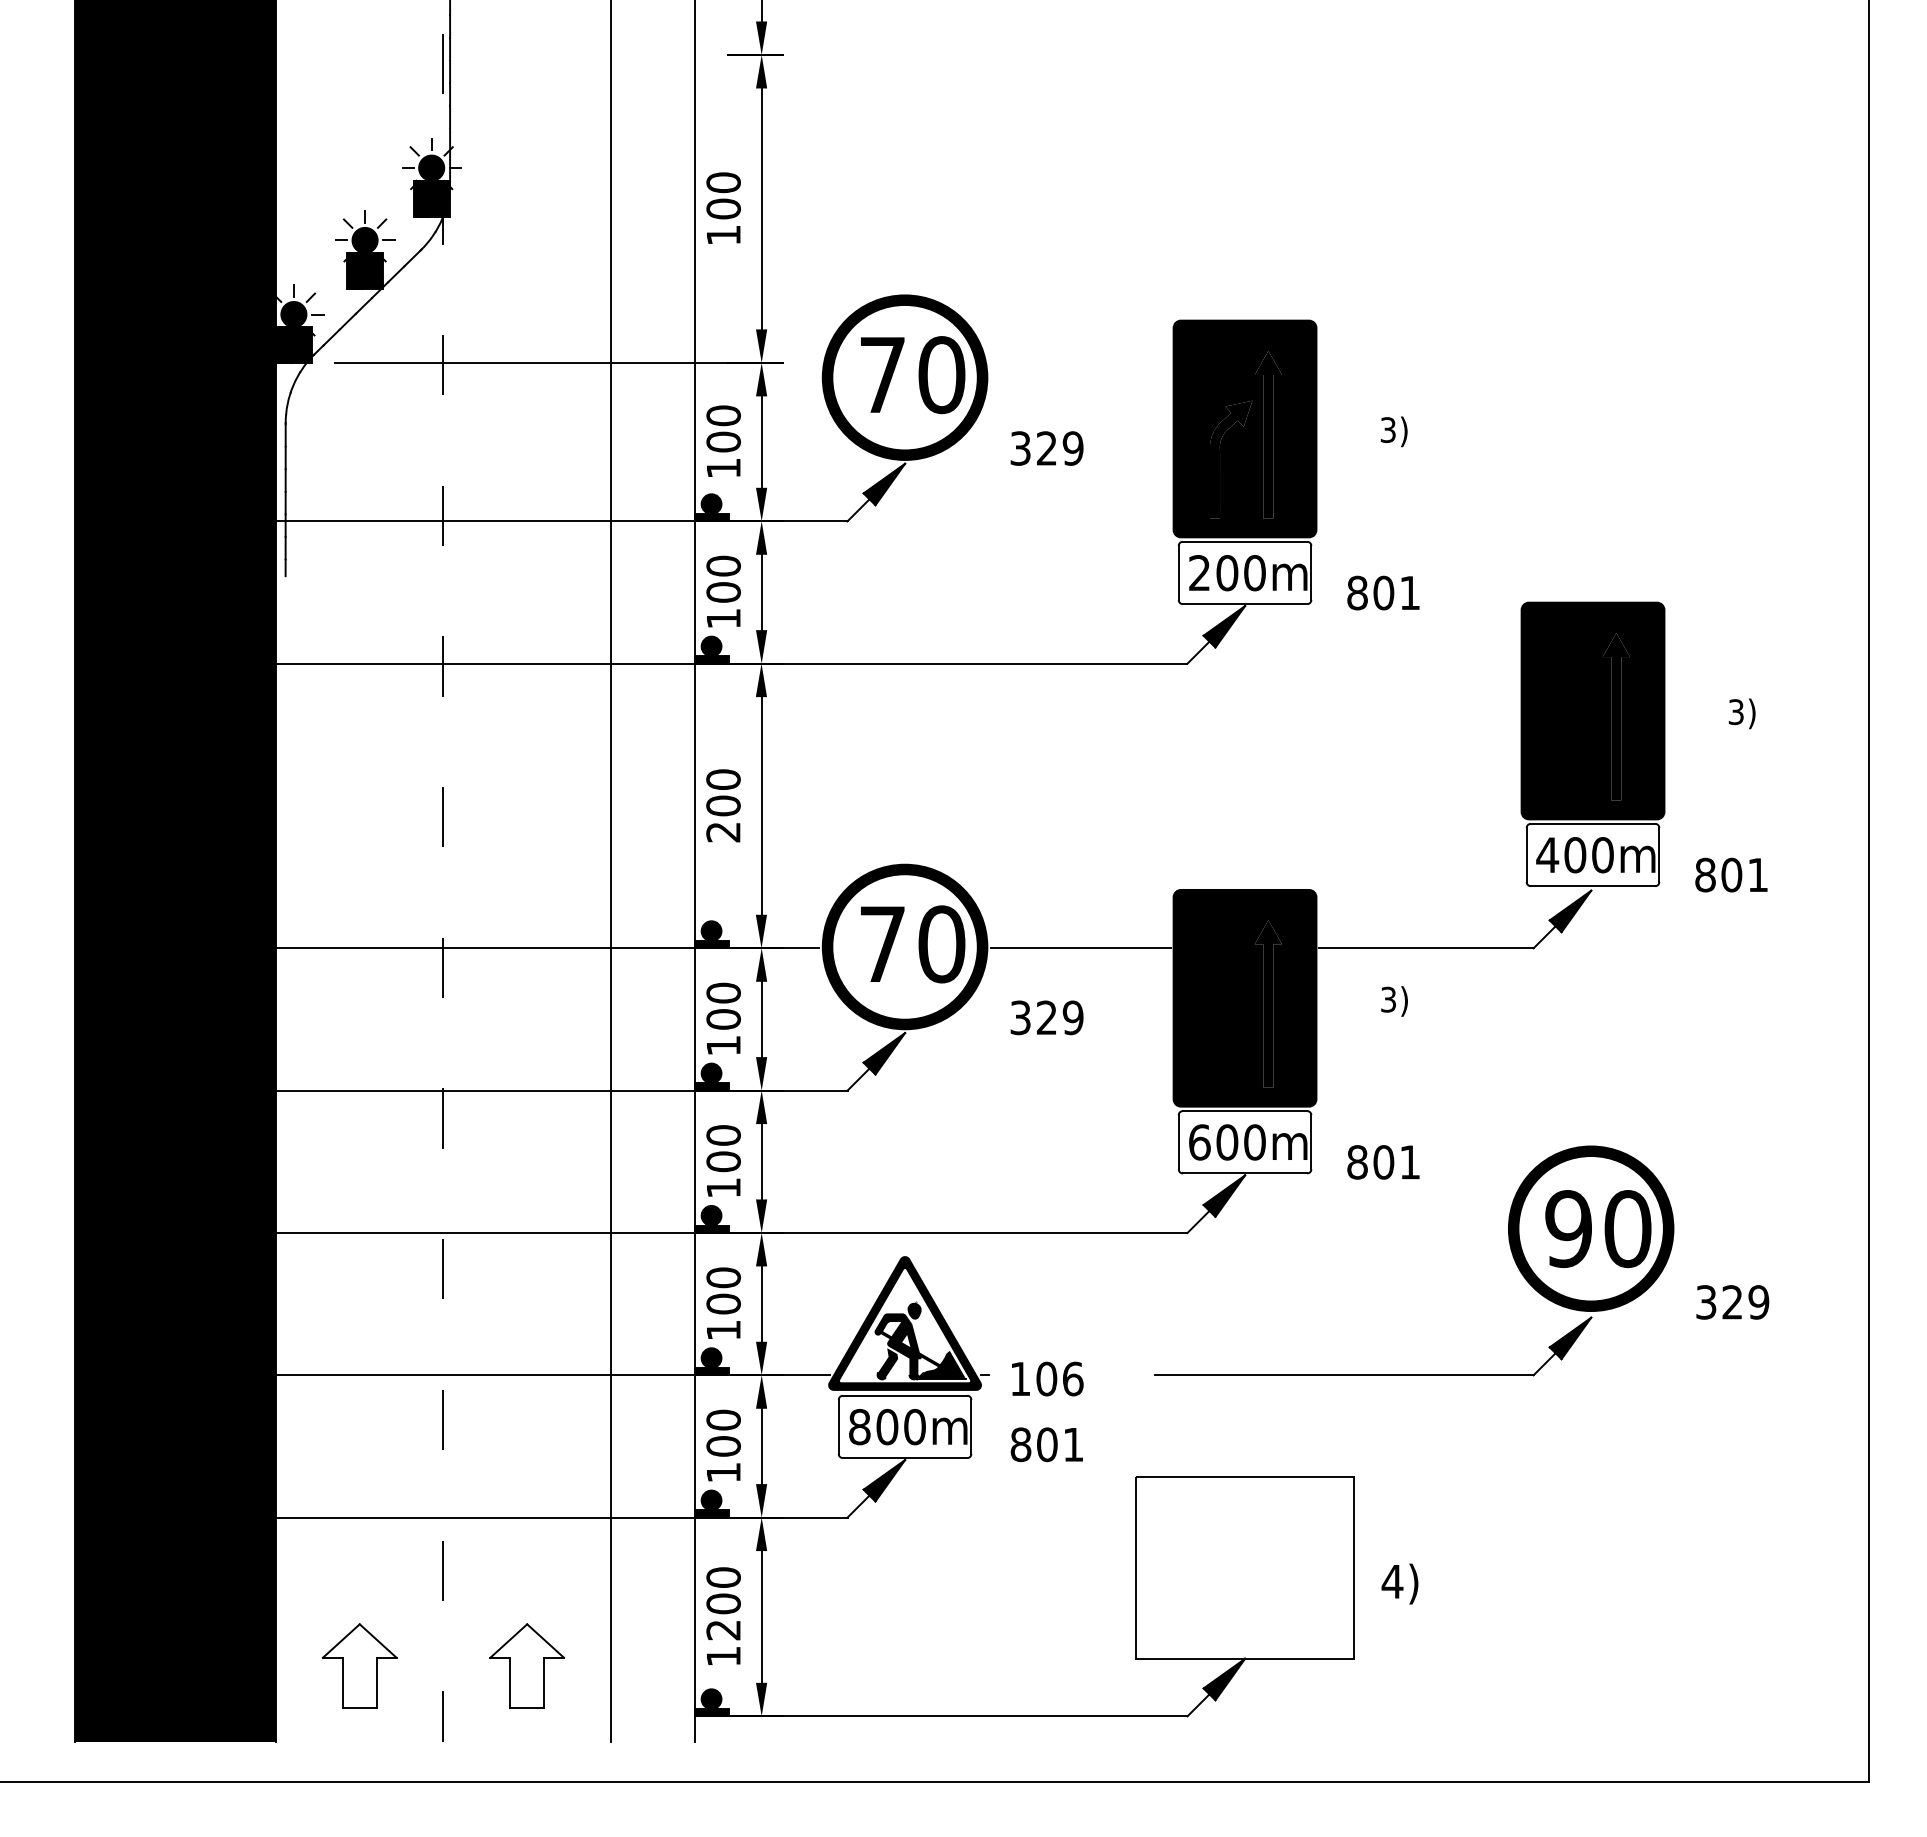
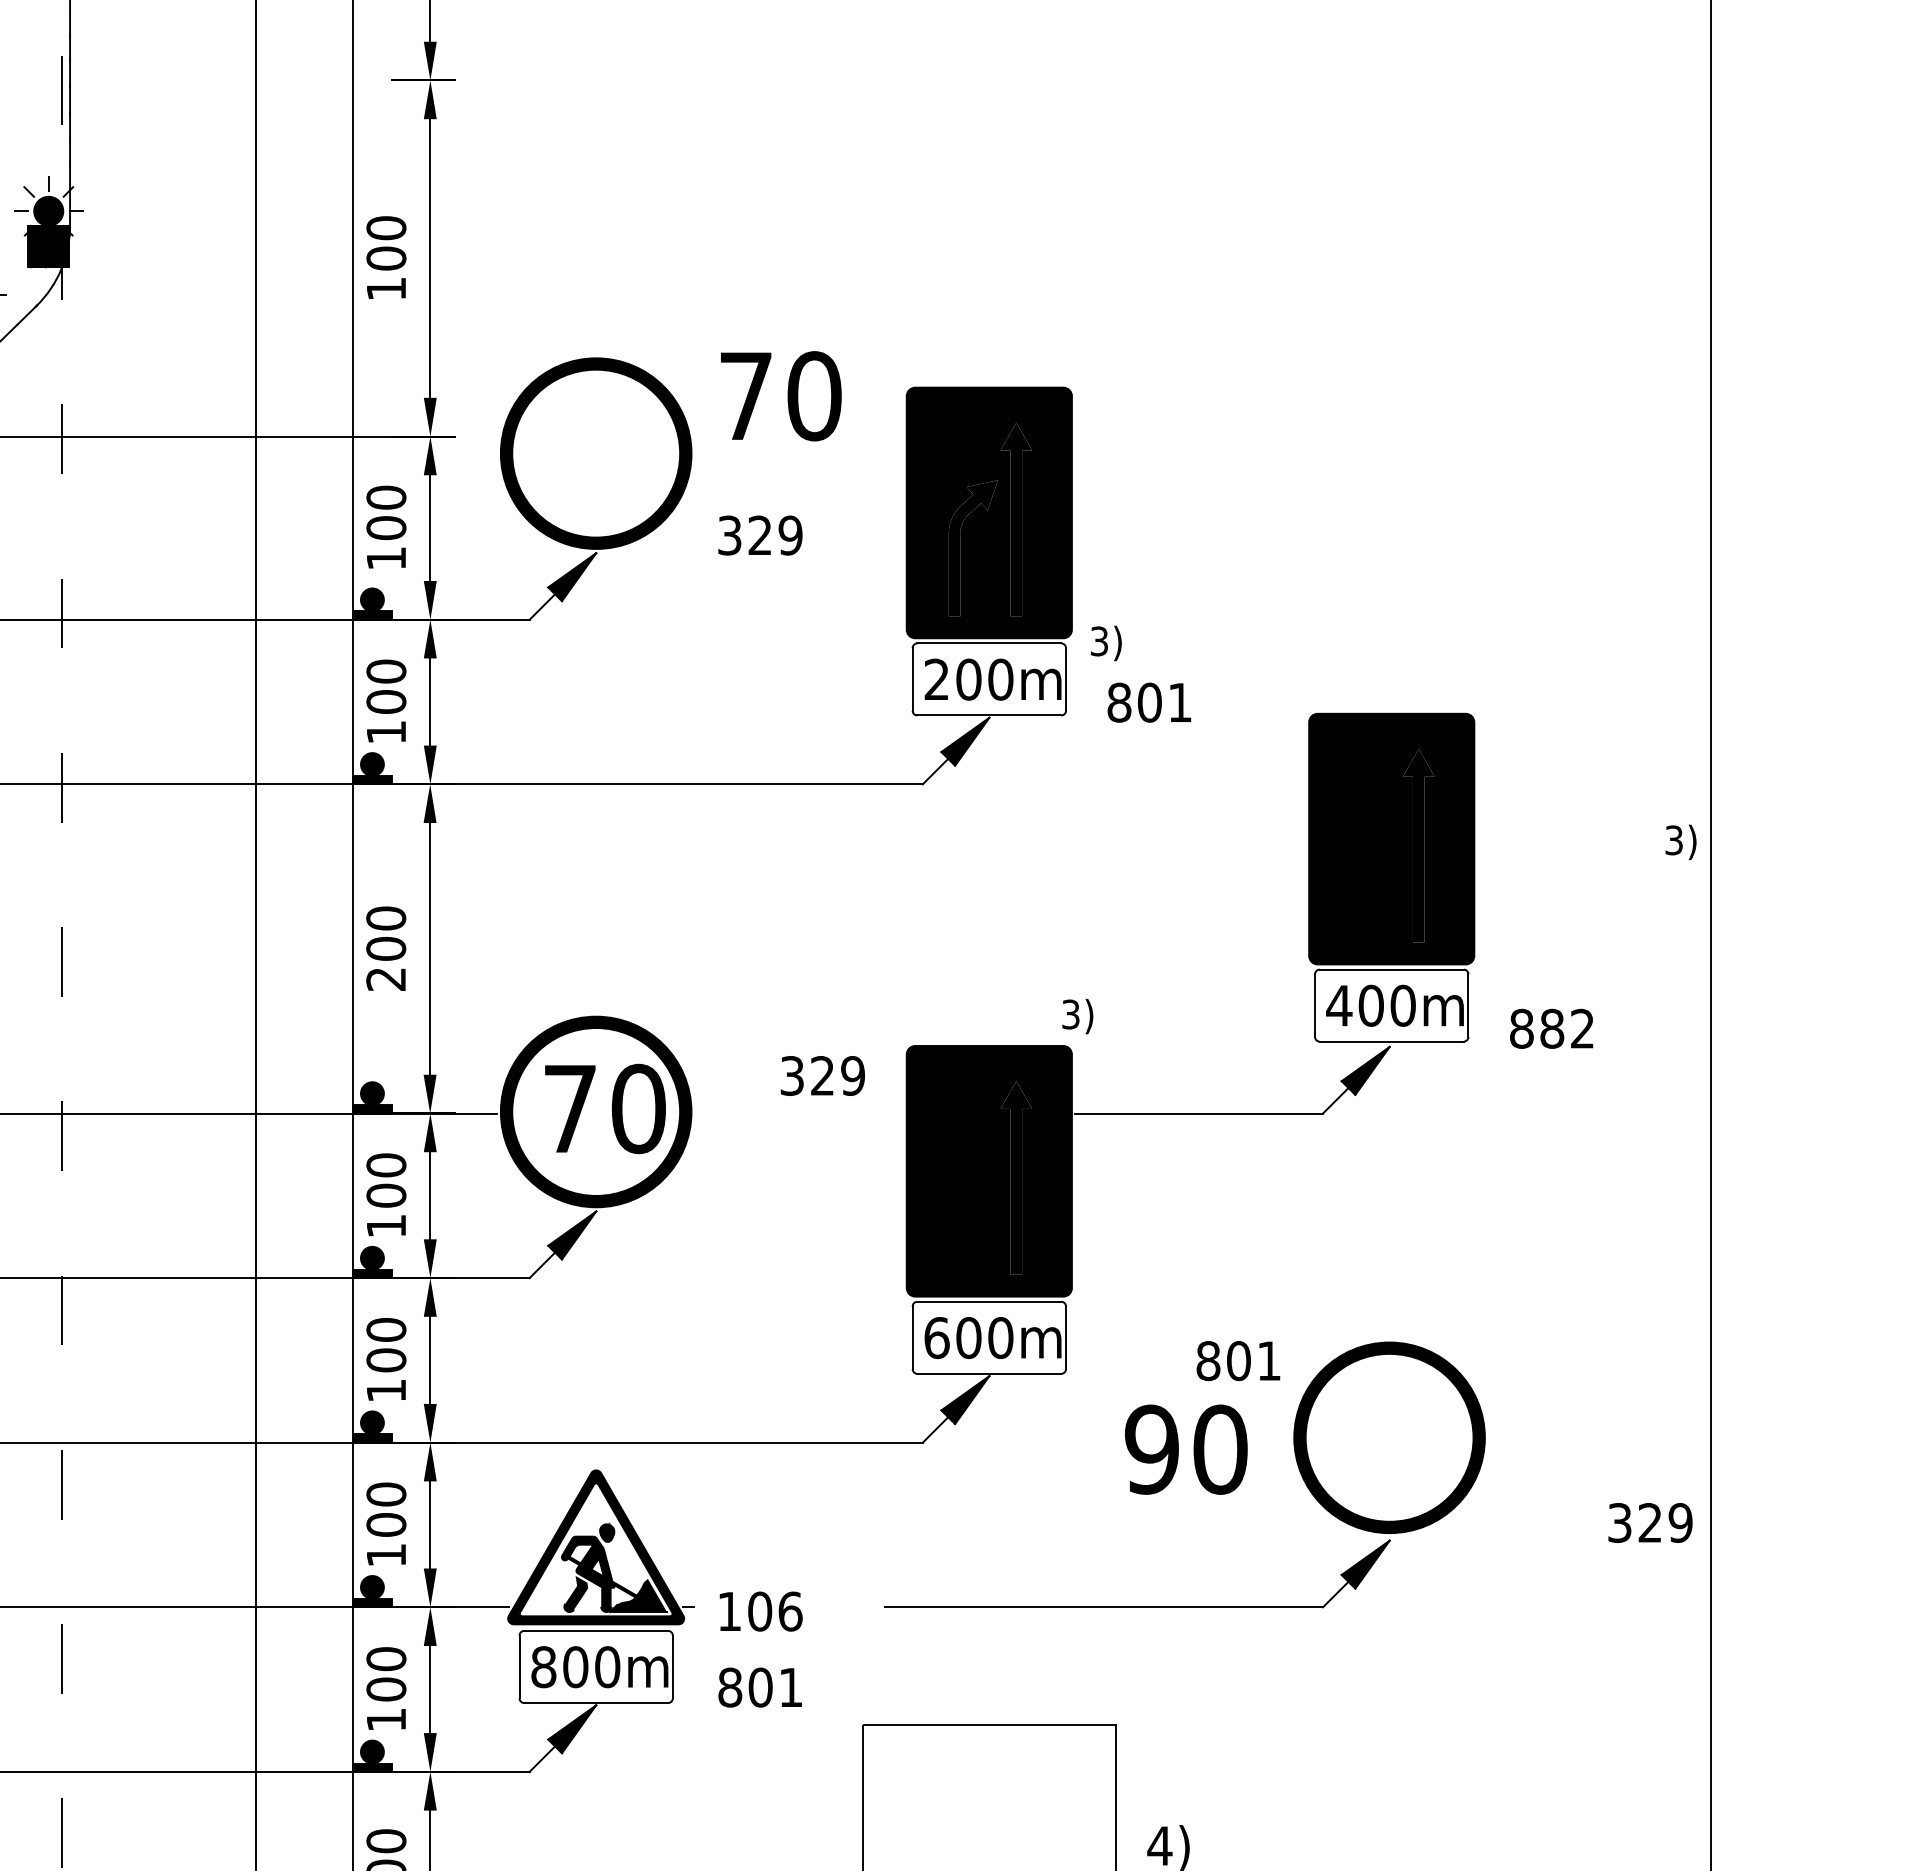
text: (913, 375) -> (781, 396), moved
text: (1393, 431) -> (1105, 643), moved
text: (1741, 713) -> (1680, 841), moved
text: (1744, 874) -> (1566, 1028), 801 -> 882
line: (1081, 948) -> (800, 1113), removed
text: (1394, 1001) -> (1077, 1016), moved
text: (1046, 1017) -> (822, 1075), moved
text: (1383, 1162) -> (1238, 1361), moved
text: (1598, 1229) -> (1186, 1450), moved
text: (1732, 1302) -> (1650, 1523), moved

